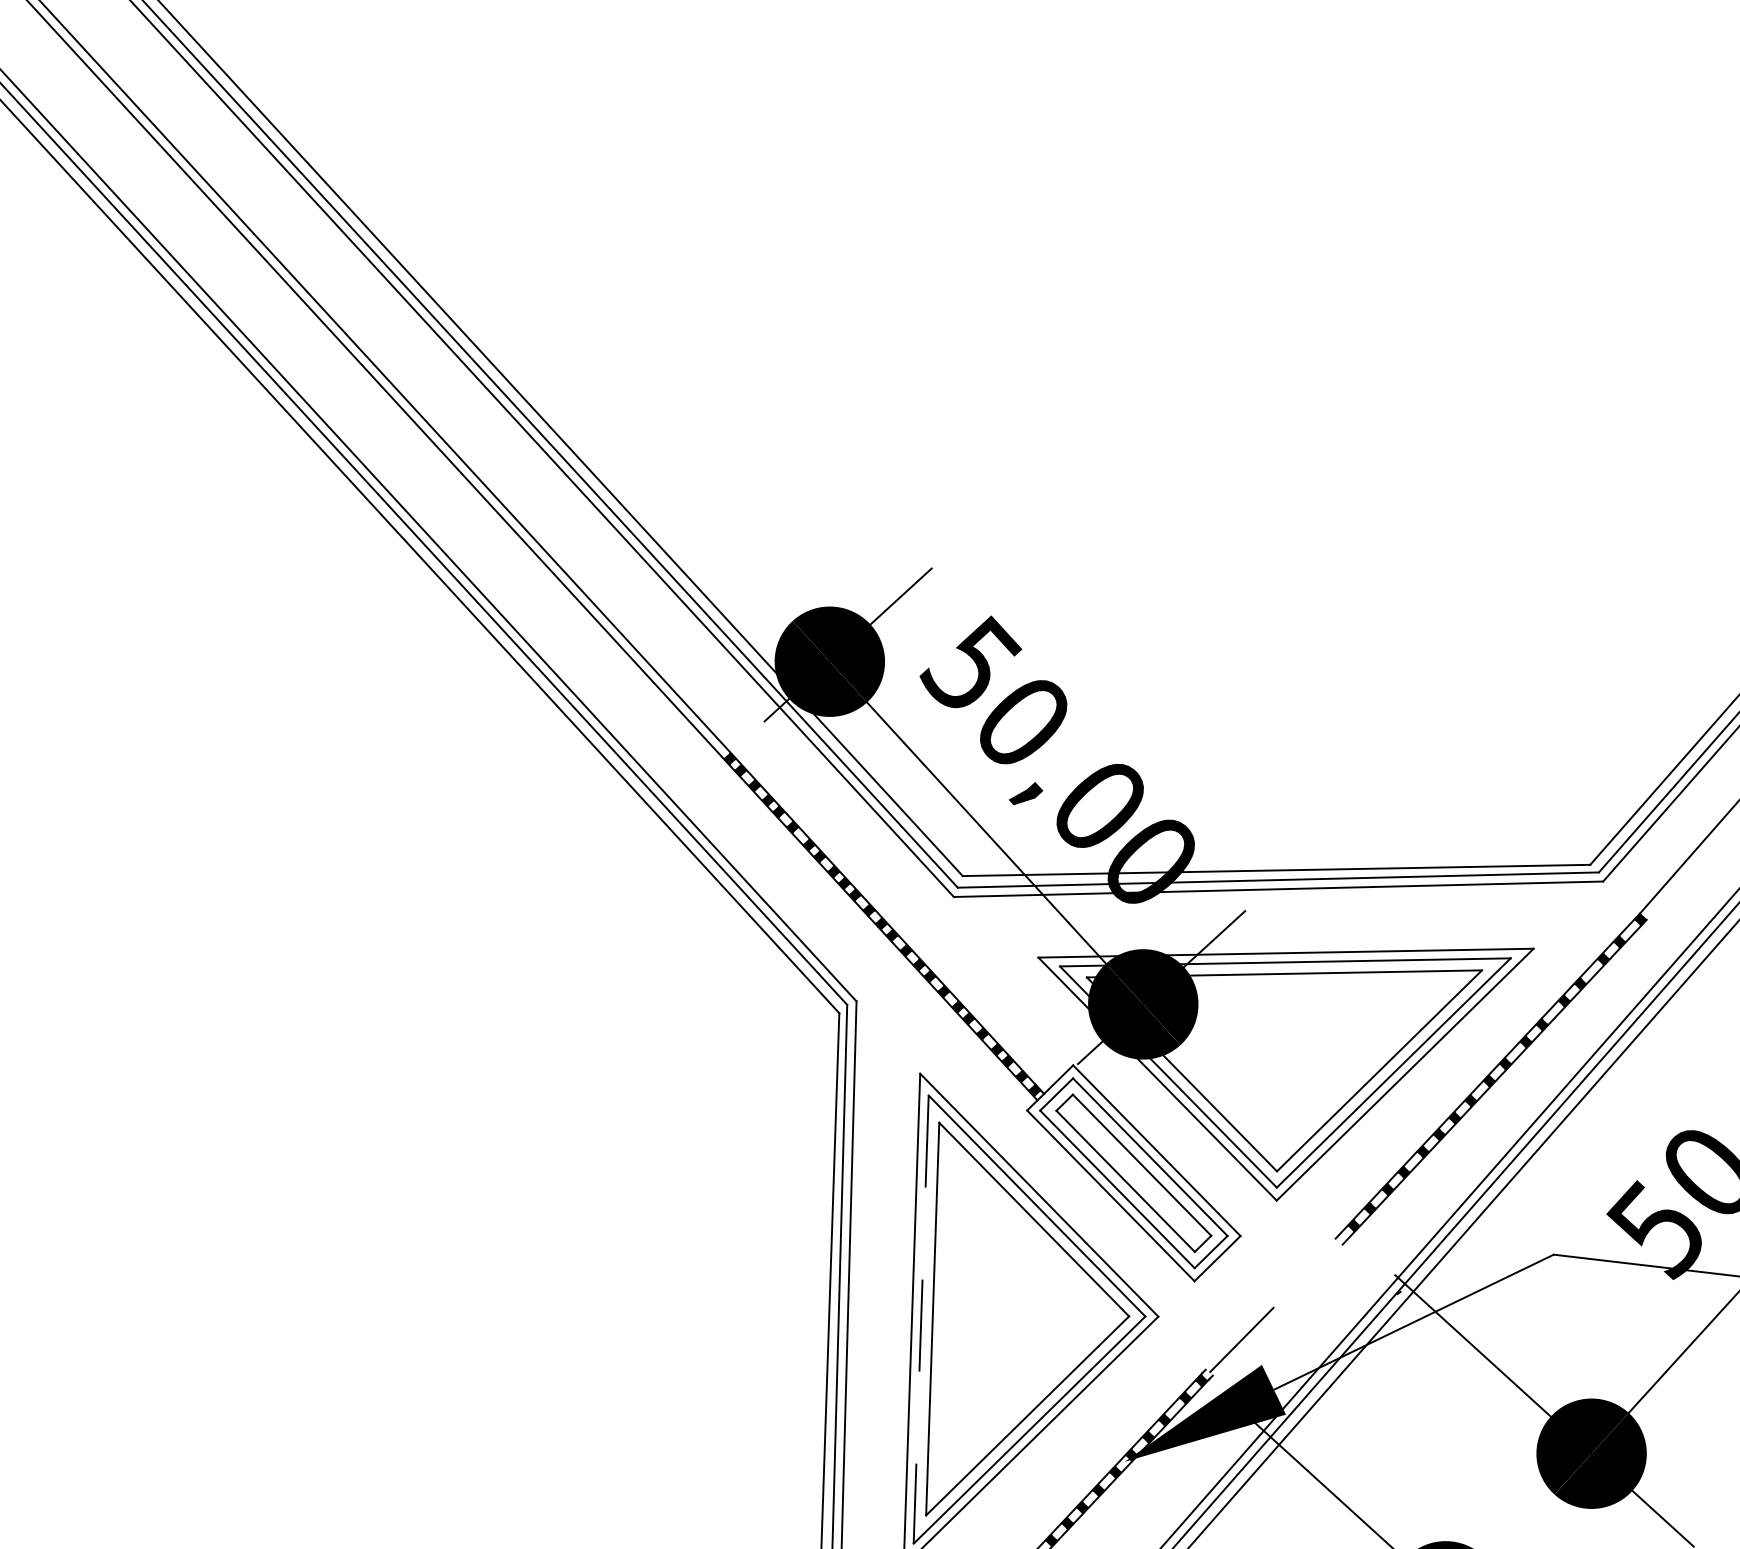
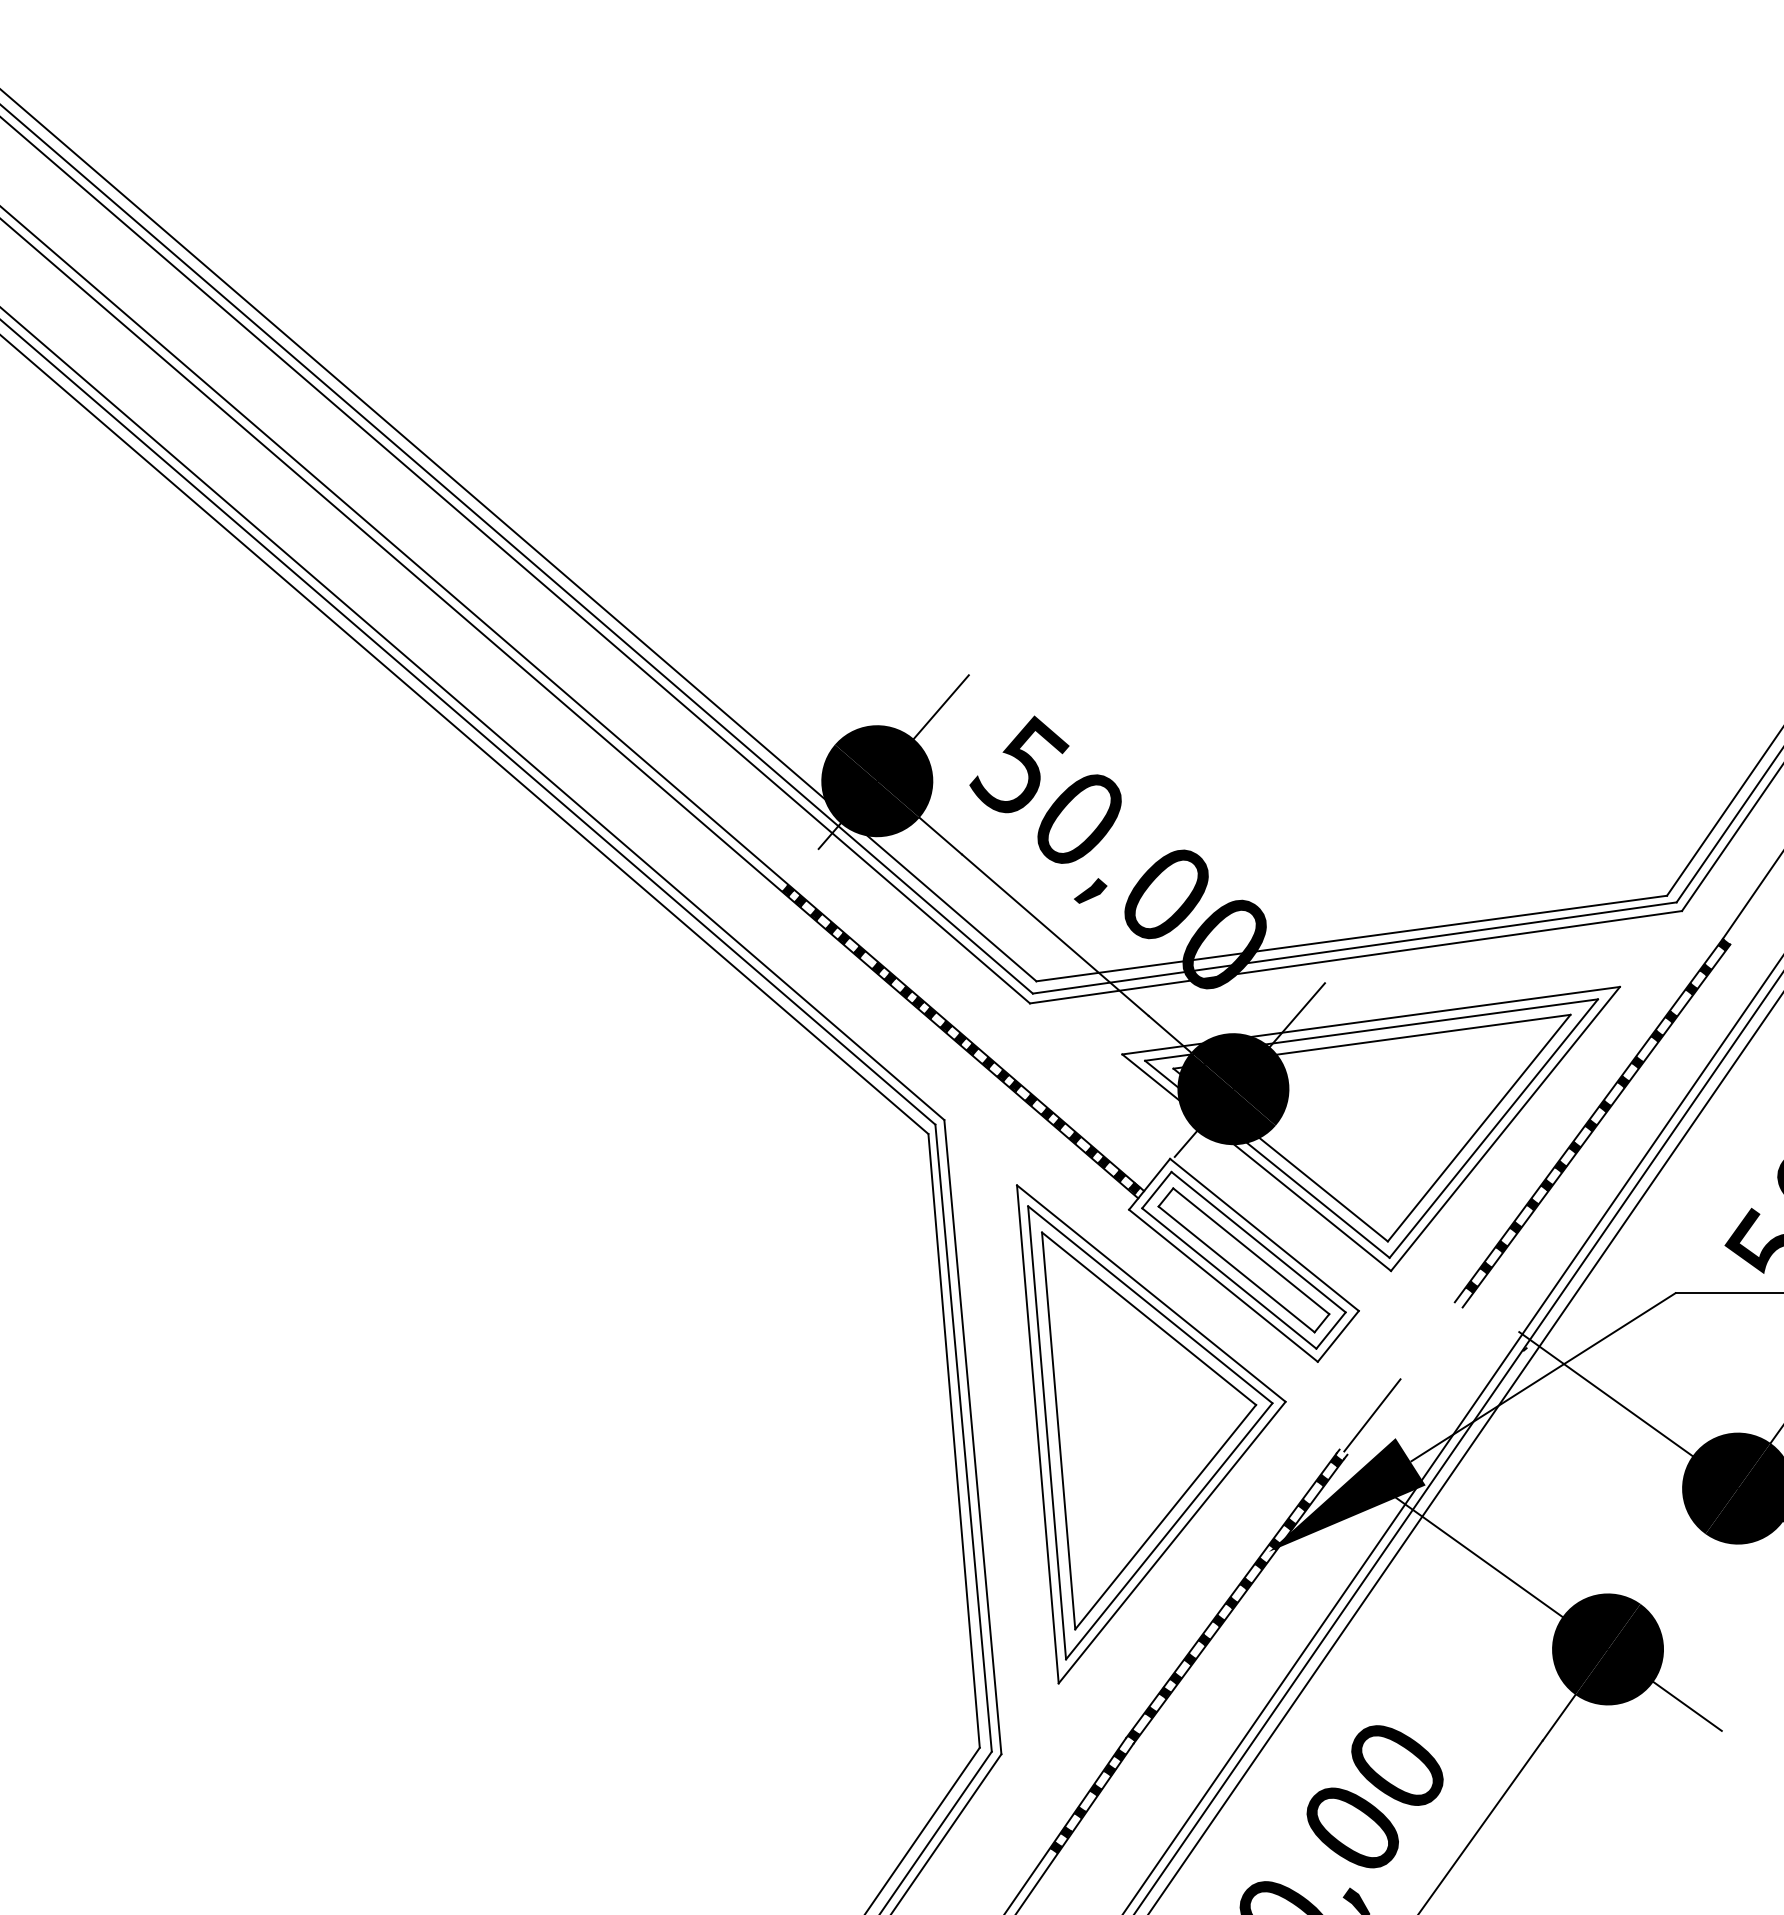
line: (921, 1320) -> (1047, 1433), dashed -> solid

